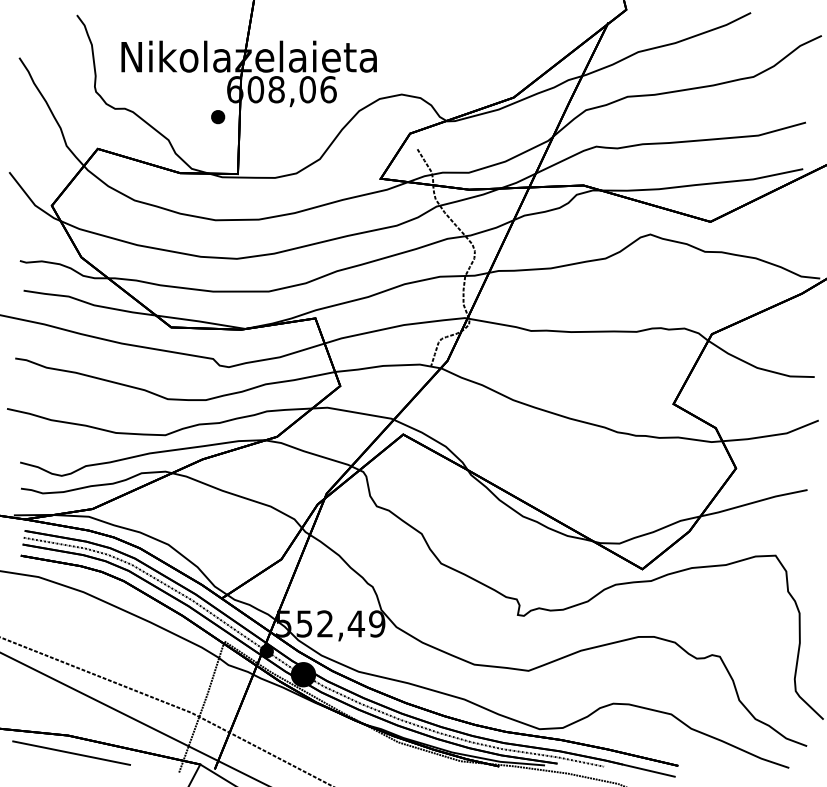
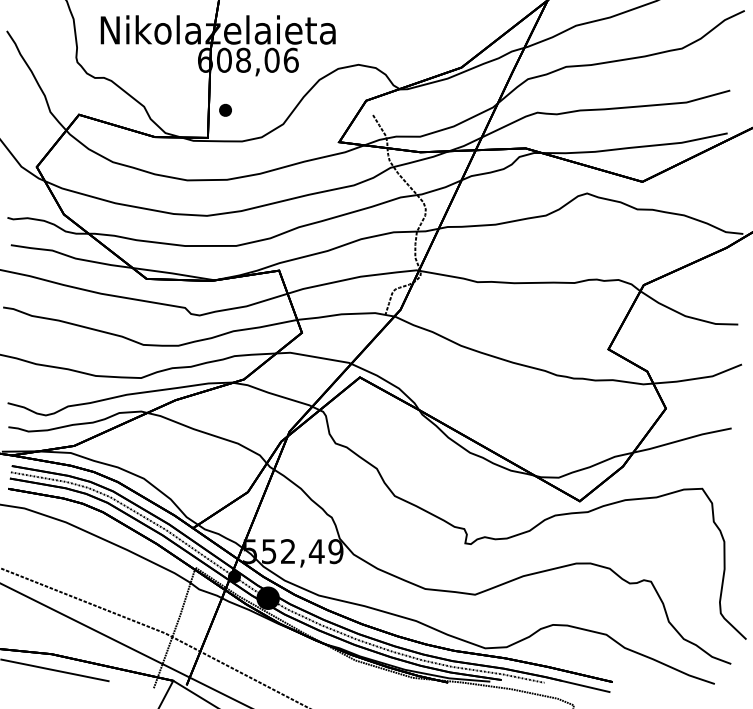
part: (218, 117) -> (225, 110), moved

